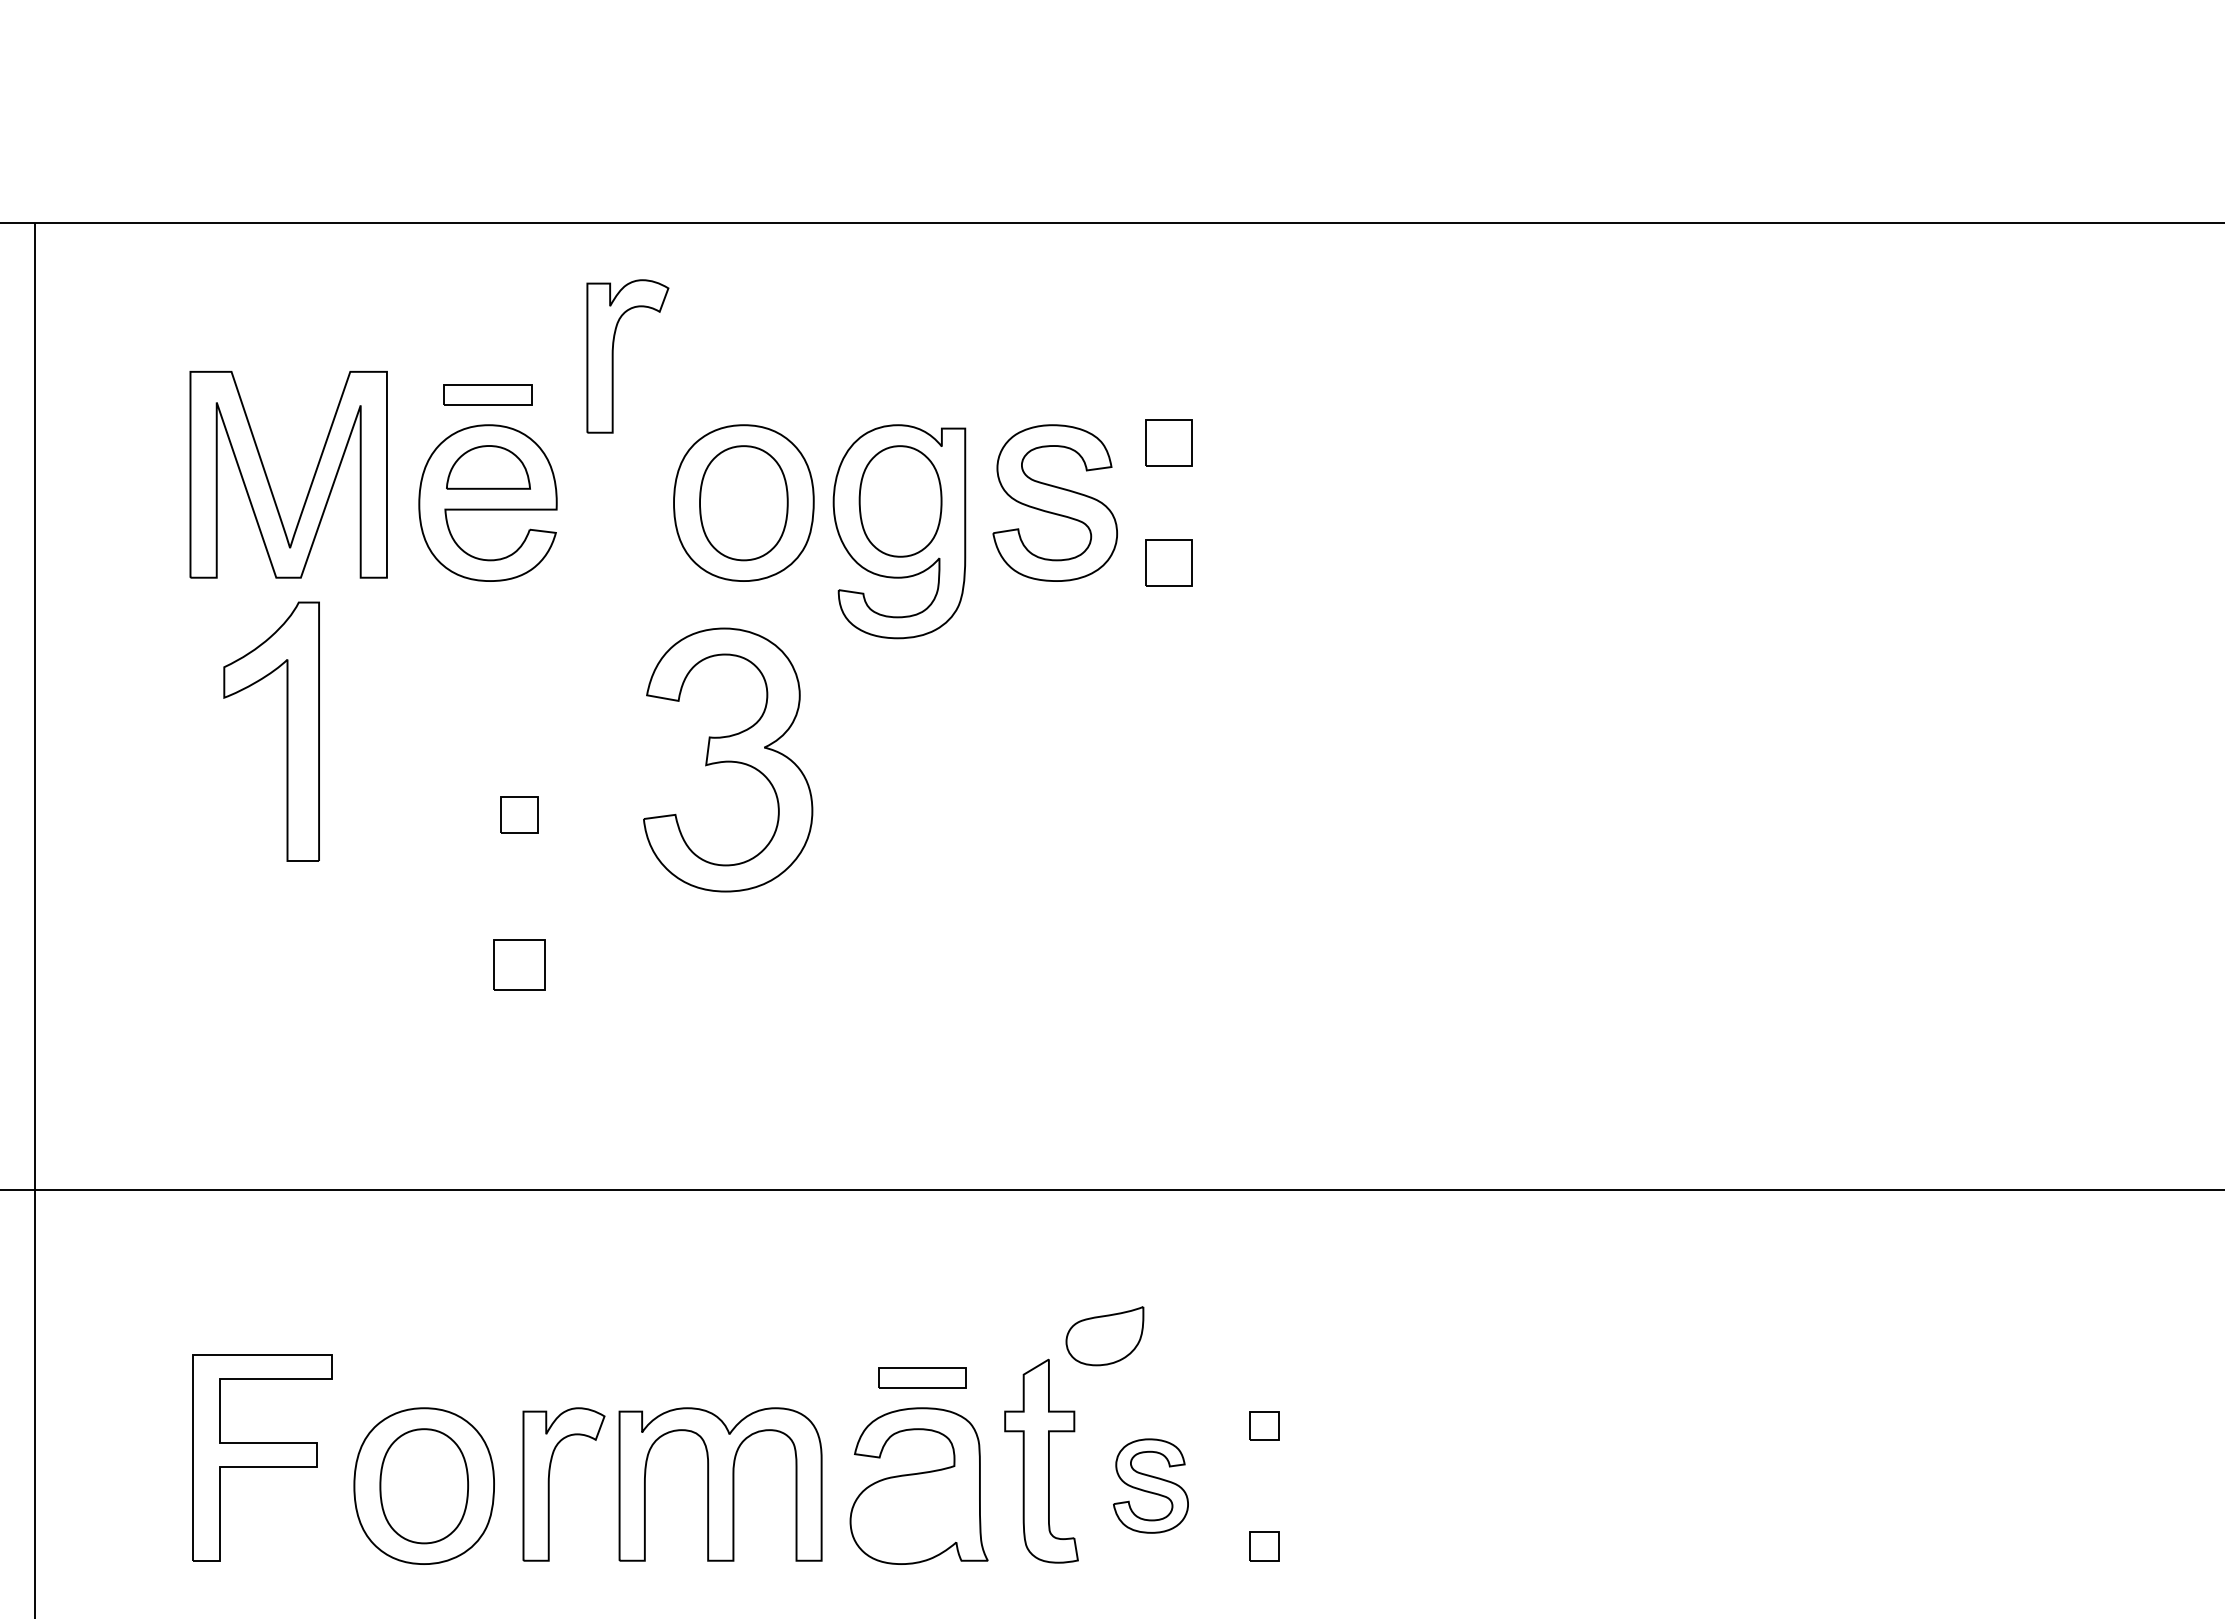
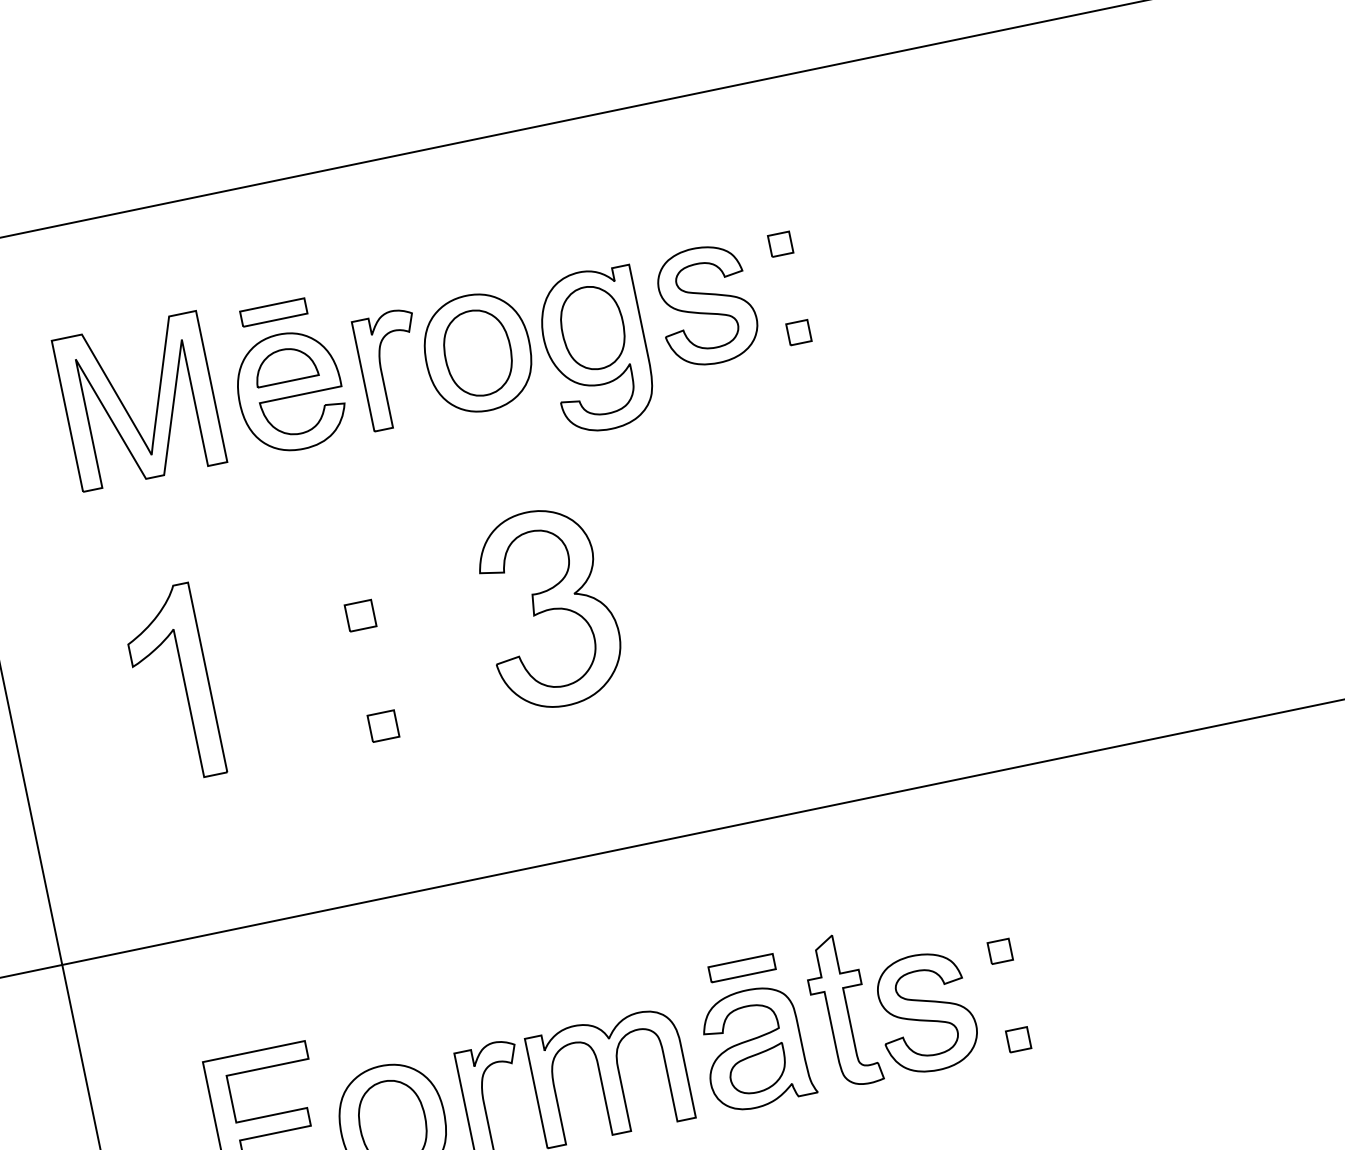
part: (613, 356) -> (382, 371), moved
part: (1168, 442) -> (780, 243), size x0.62
part: (1168, 563) -> (798, 332), size x0.62
part: (286, 731) -> (183, 682), moved
part: (728, 759) -> (549, 607), moved
part: (519, 964) -> (383, 725), size x0.71
part: (1104, 1336) -> (757, 1070), moved
part: (1150, 1485) -> (925, 1012), size x1.67

